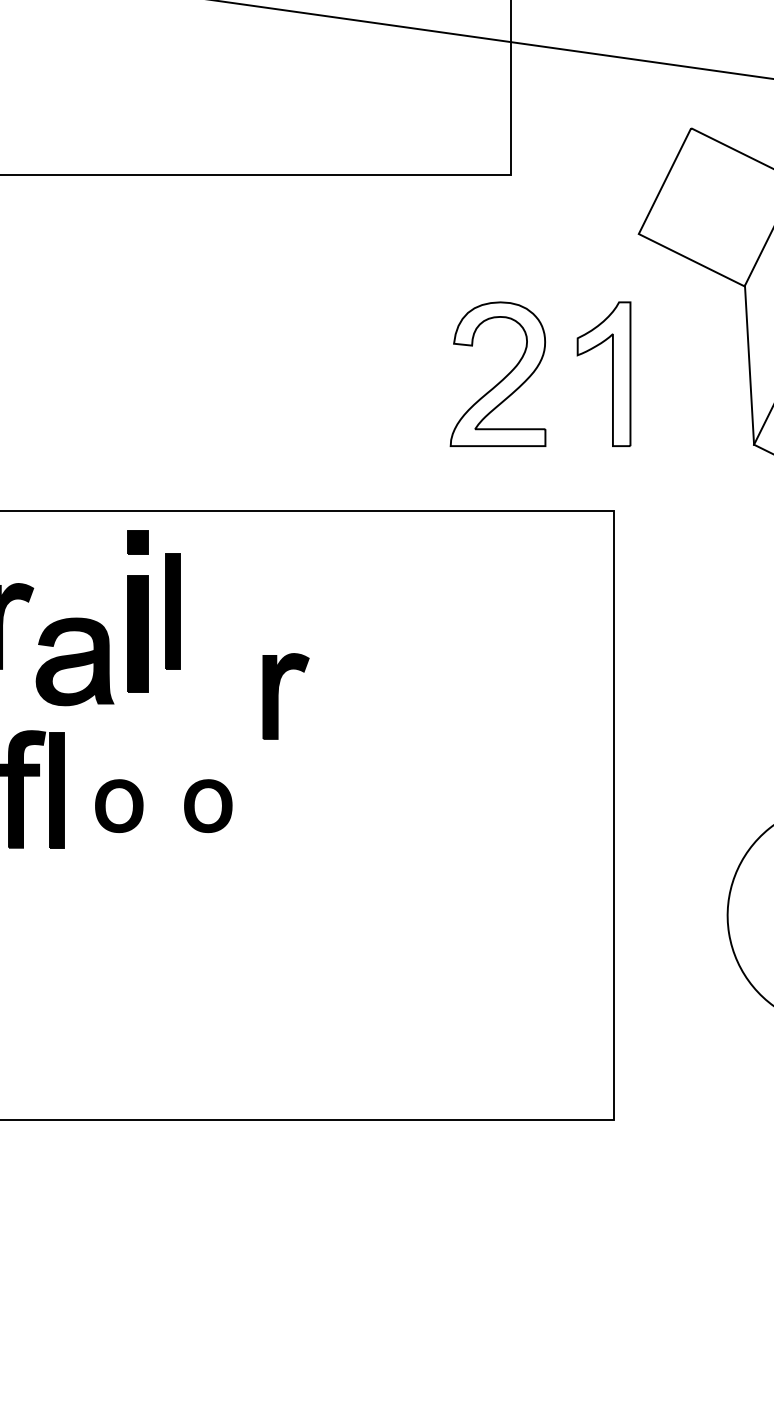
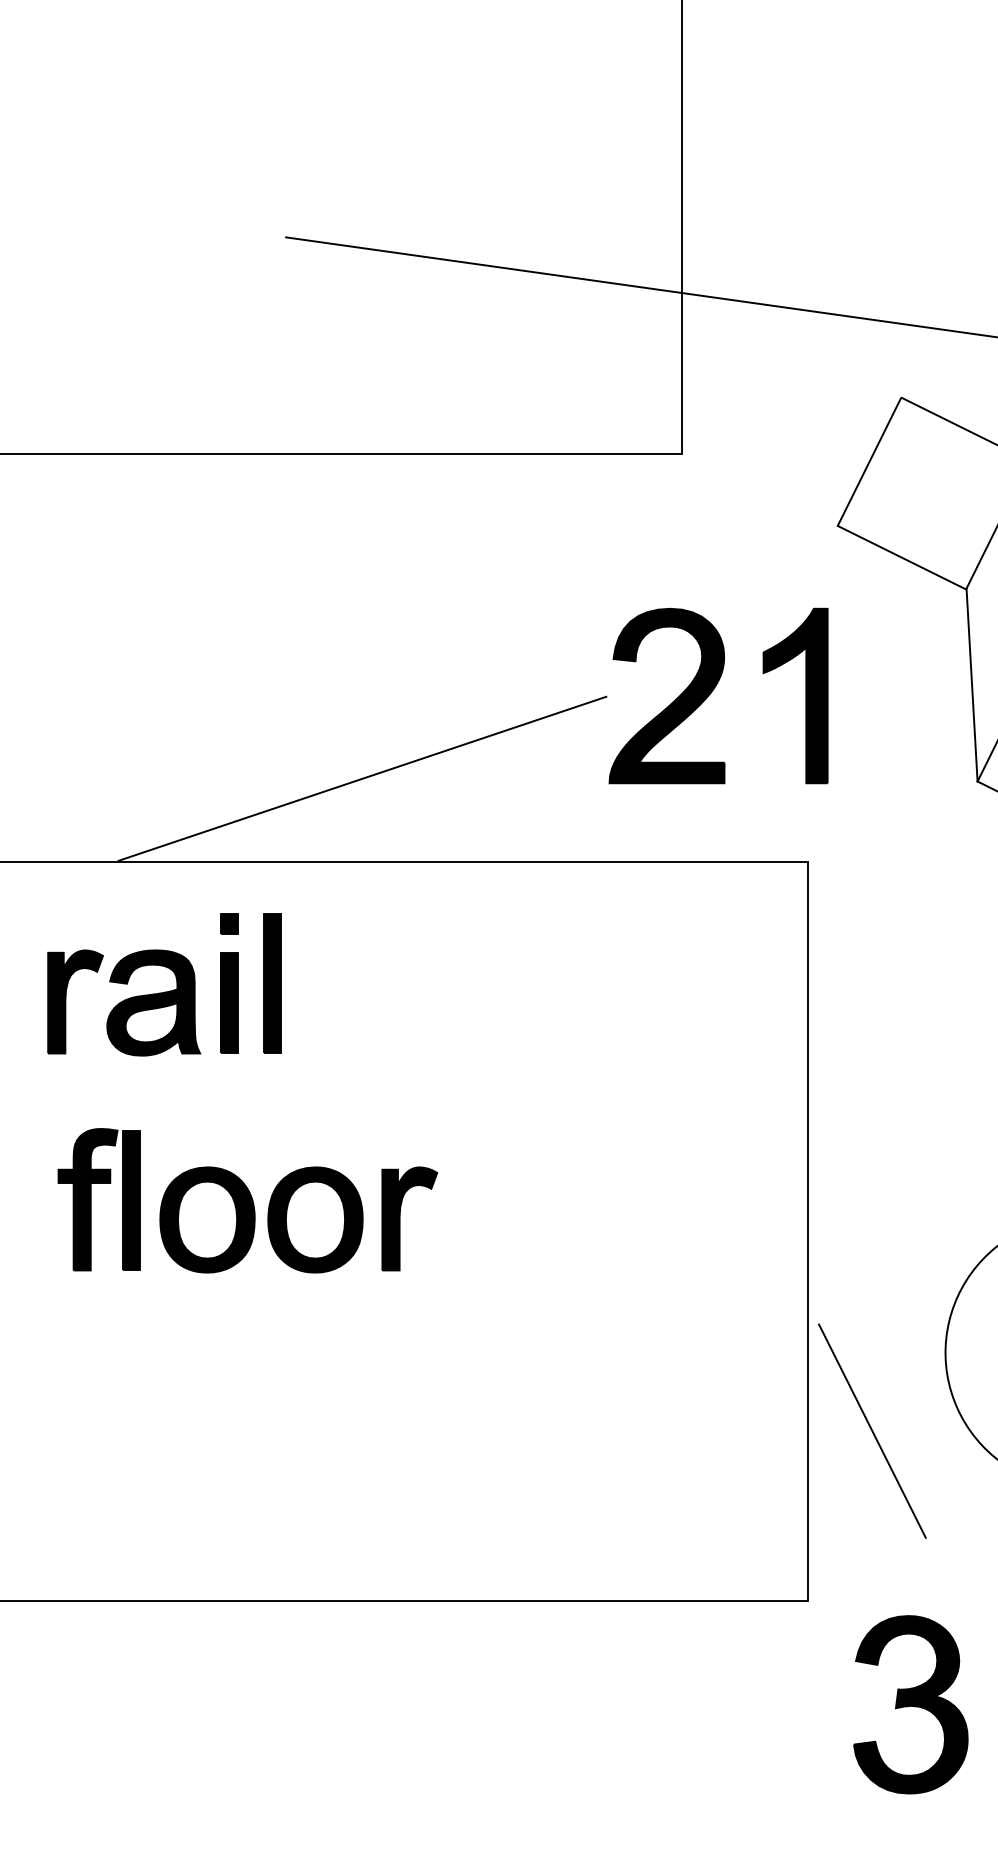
fill: (497, 373) -> (666, 695), added
fill: (603, 373) -> (795, 695), added
line: (247, 442) -> (362, 778), added
part: (137, 611) -> (229, 983), size x0.71
part: (74, 661) -> (153, 1002), moved
part: (278, 696) -> (400, 1218), moved
part: (119, 805) -> (207, 1219), size x1.67
part: (208, 805) -> (315, 1219), size x1.67
line: (667, 979) -> (872, 1430), added
part: (698, 1205) -> (910, 1704), added

